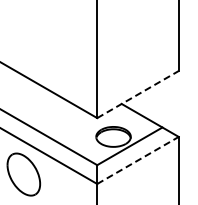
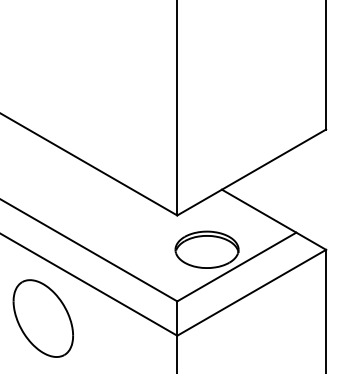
line: (138, 94) -> (252, 172), dashed -> solid
line: (138, 160) -> (252, 292), dashed -> solid

